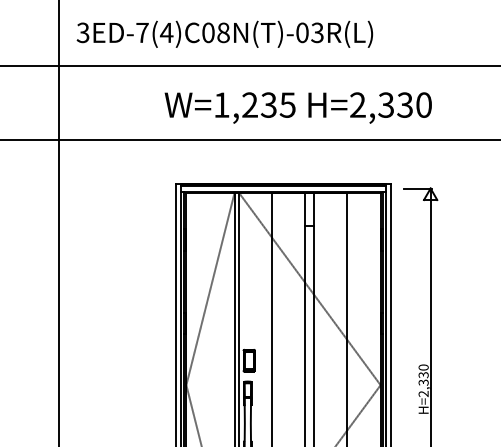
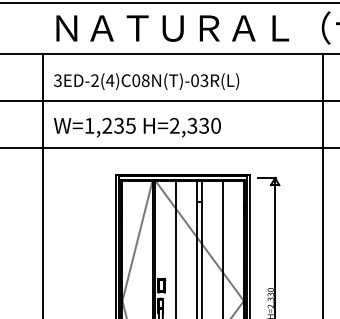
text: (141, 32) -> (94, 80), 3ED-7(4)C08N(T)-03R(L) -> 3ED-2(4)C08N(T)-03R(L)
text: (298, 107) -> (137, 127), moved

